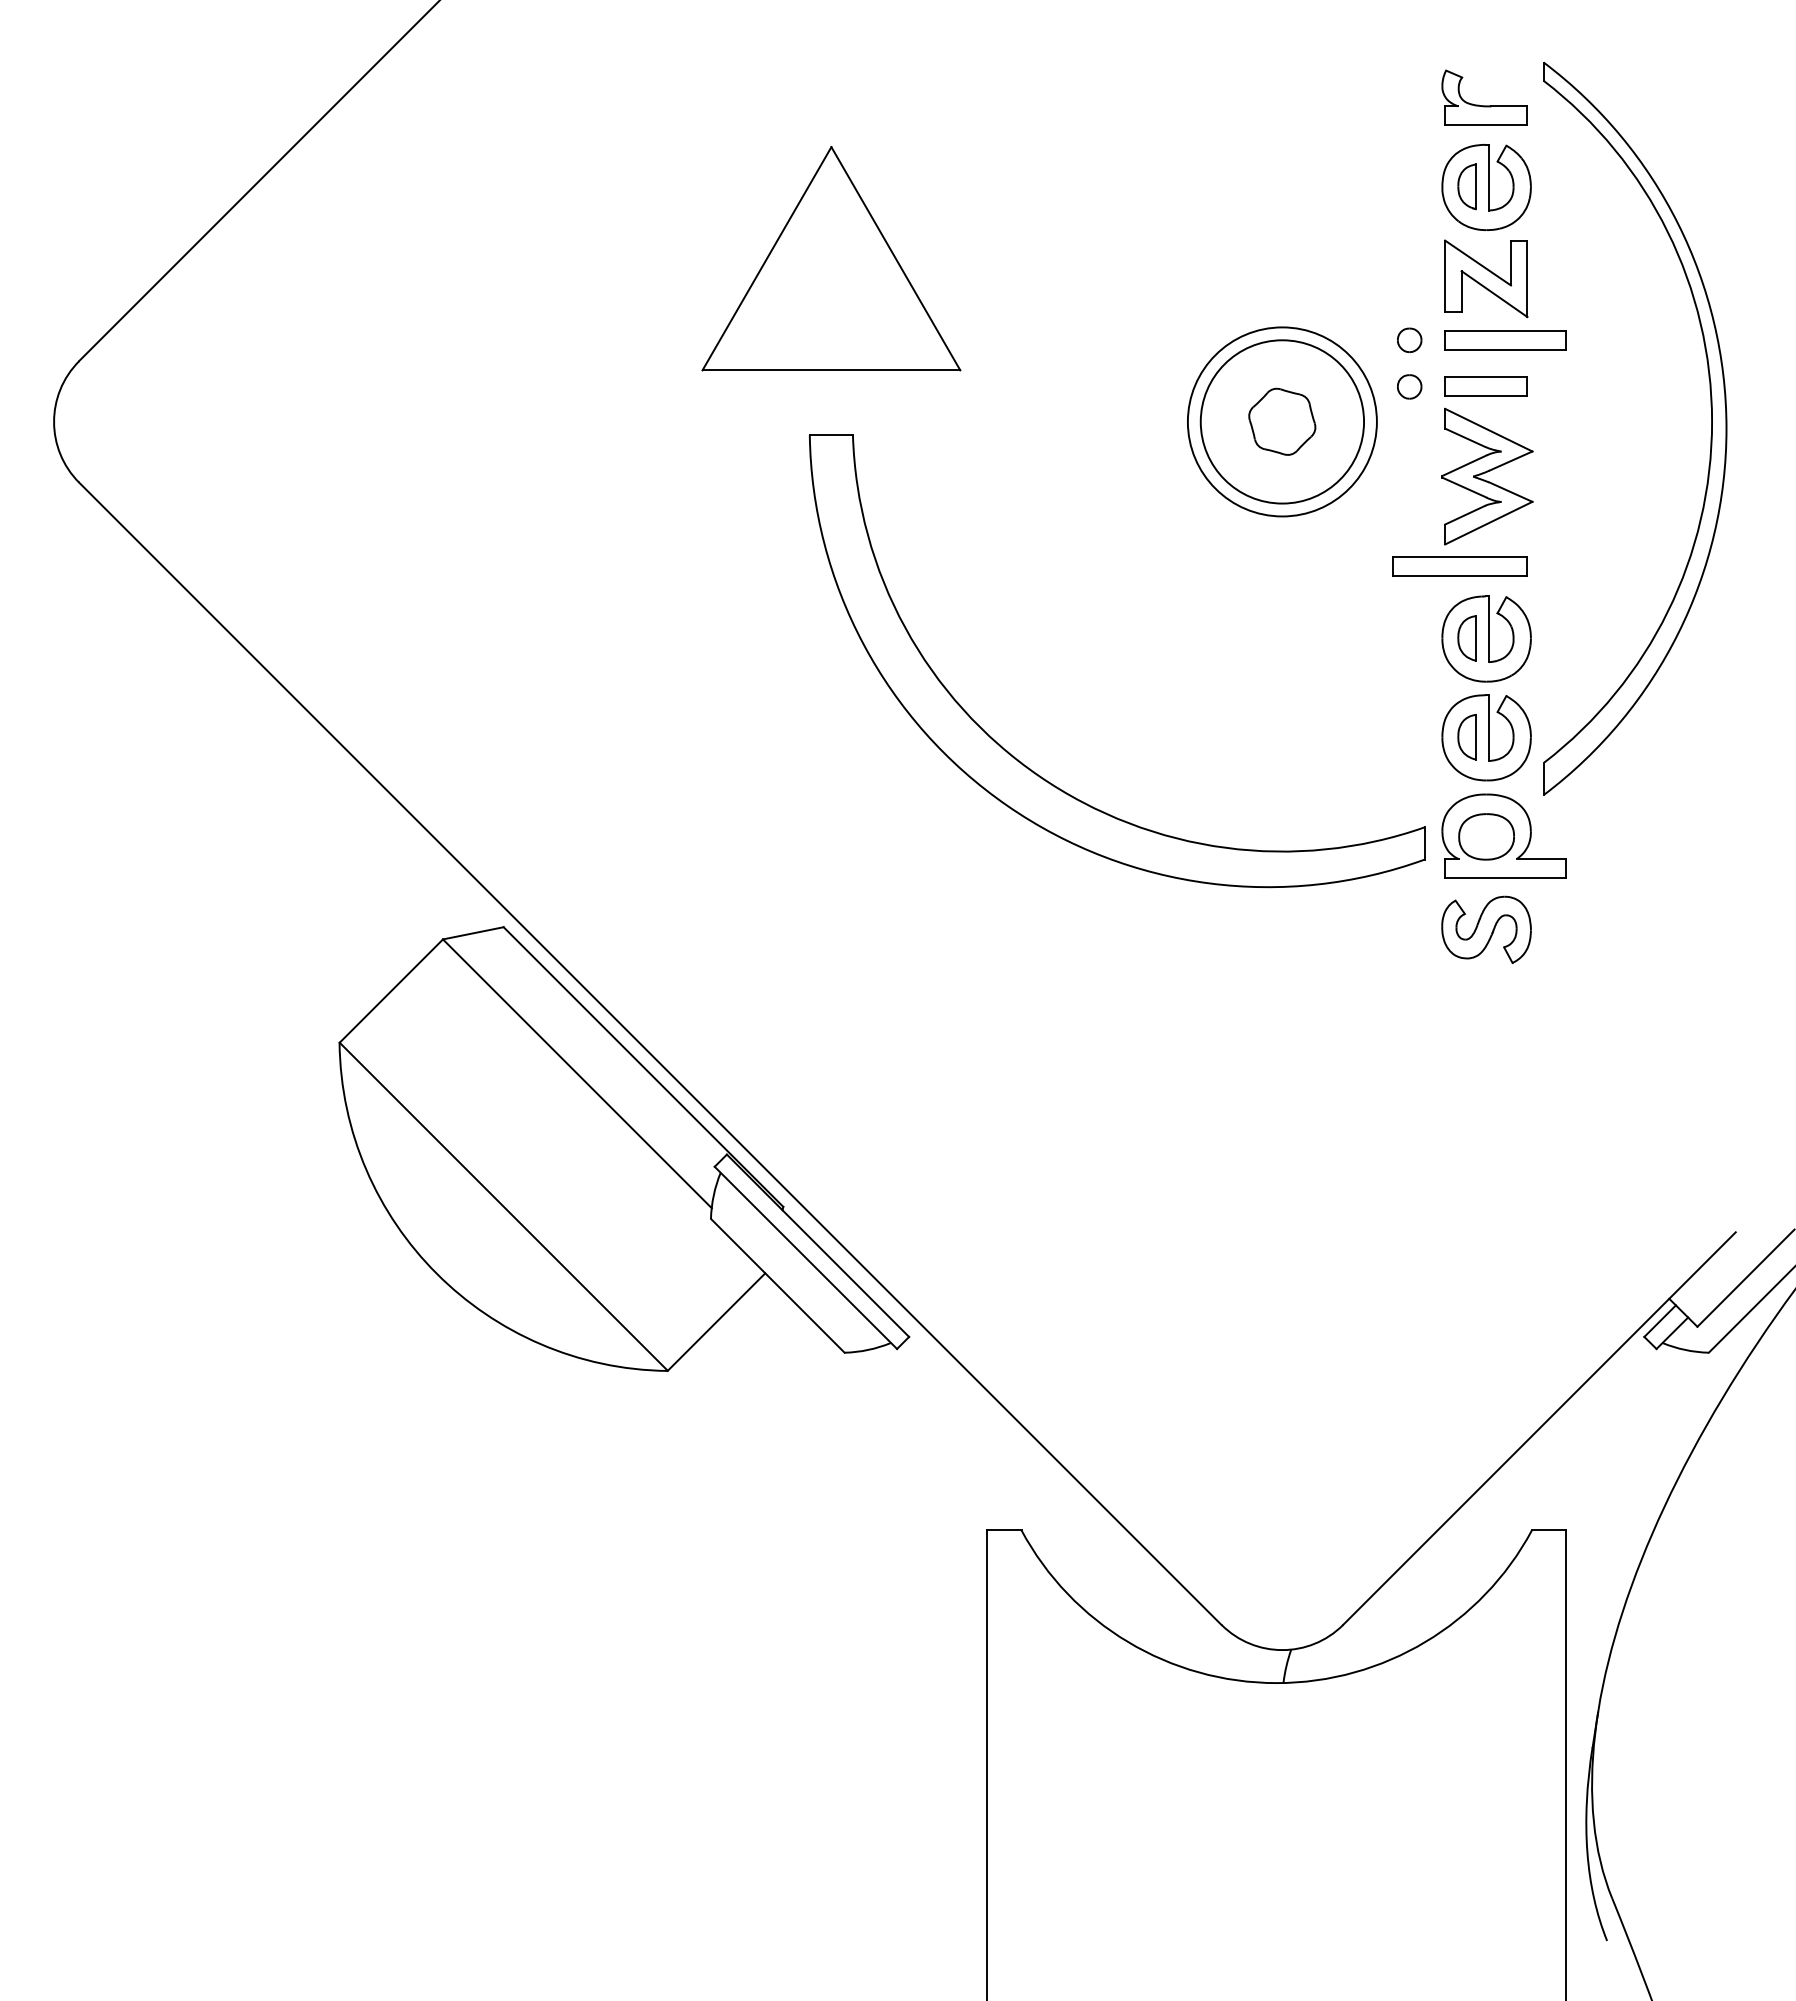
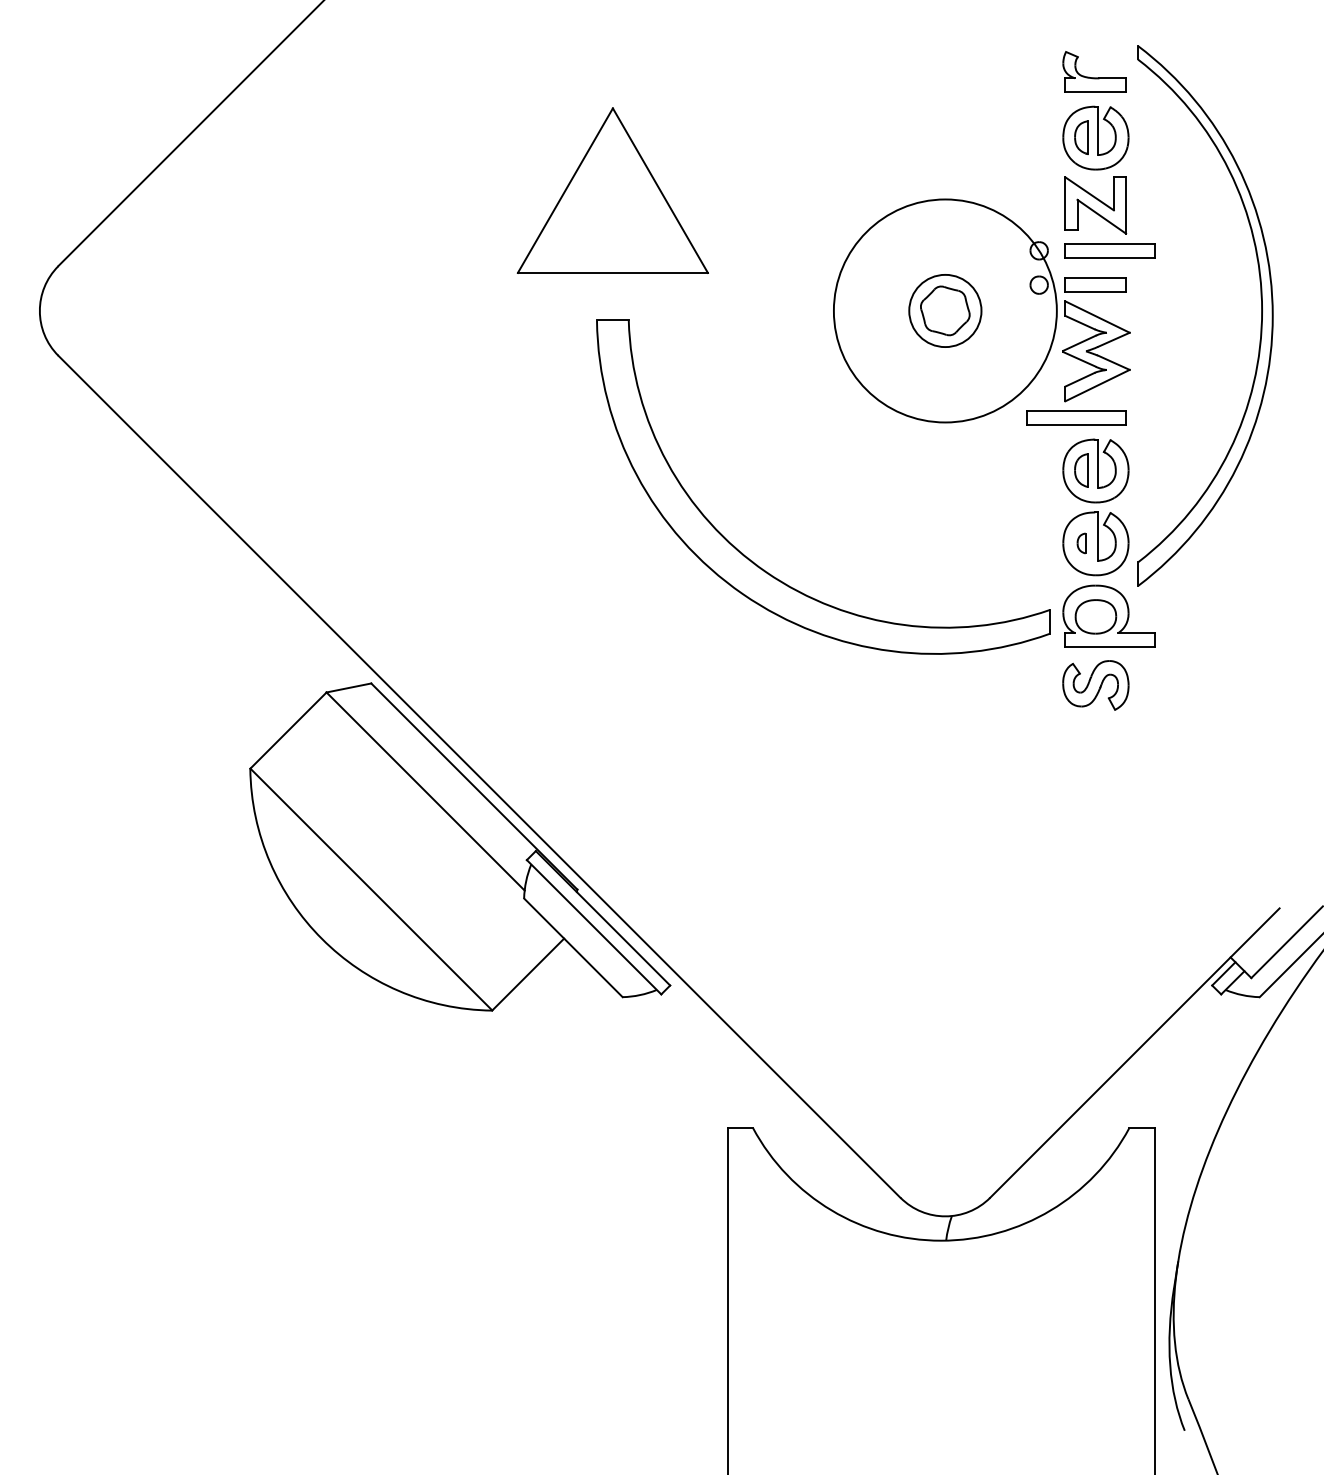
circle: (1281, 421) -> (944, 310), size x1.6
circle: (1282, 421) -> (945, 310), size x0.6
part: (1466, 737) -> (1081, 543), size x0.6

